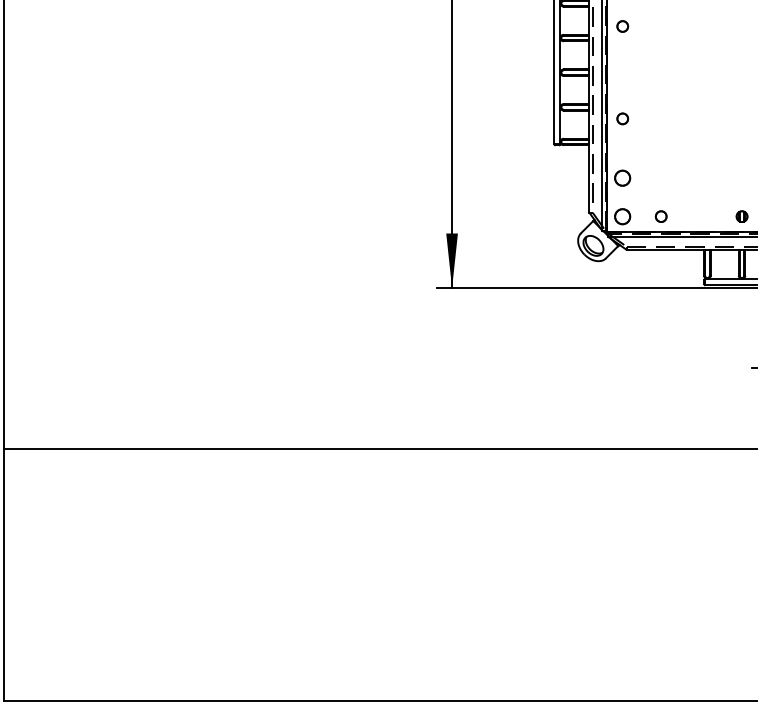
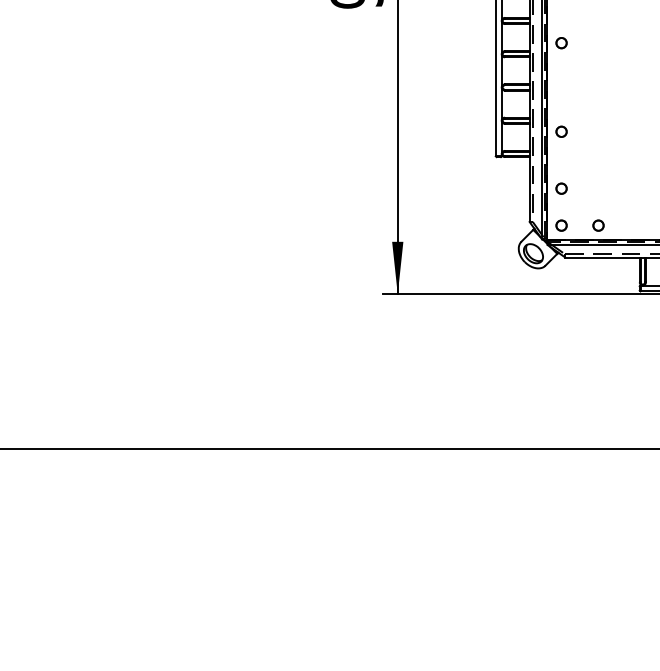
part: (622, 177) -> (561, 188), size x0.71
part: (622, 216) -> (561, 225), size x0.71

